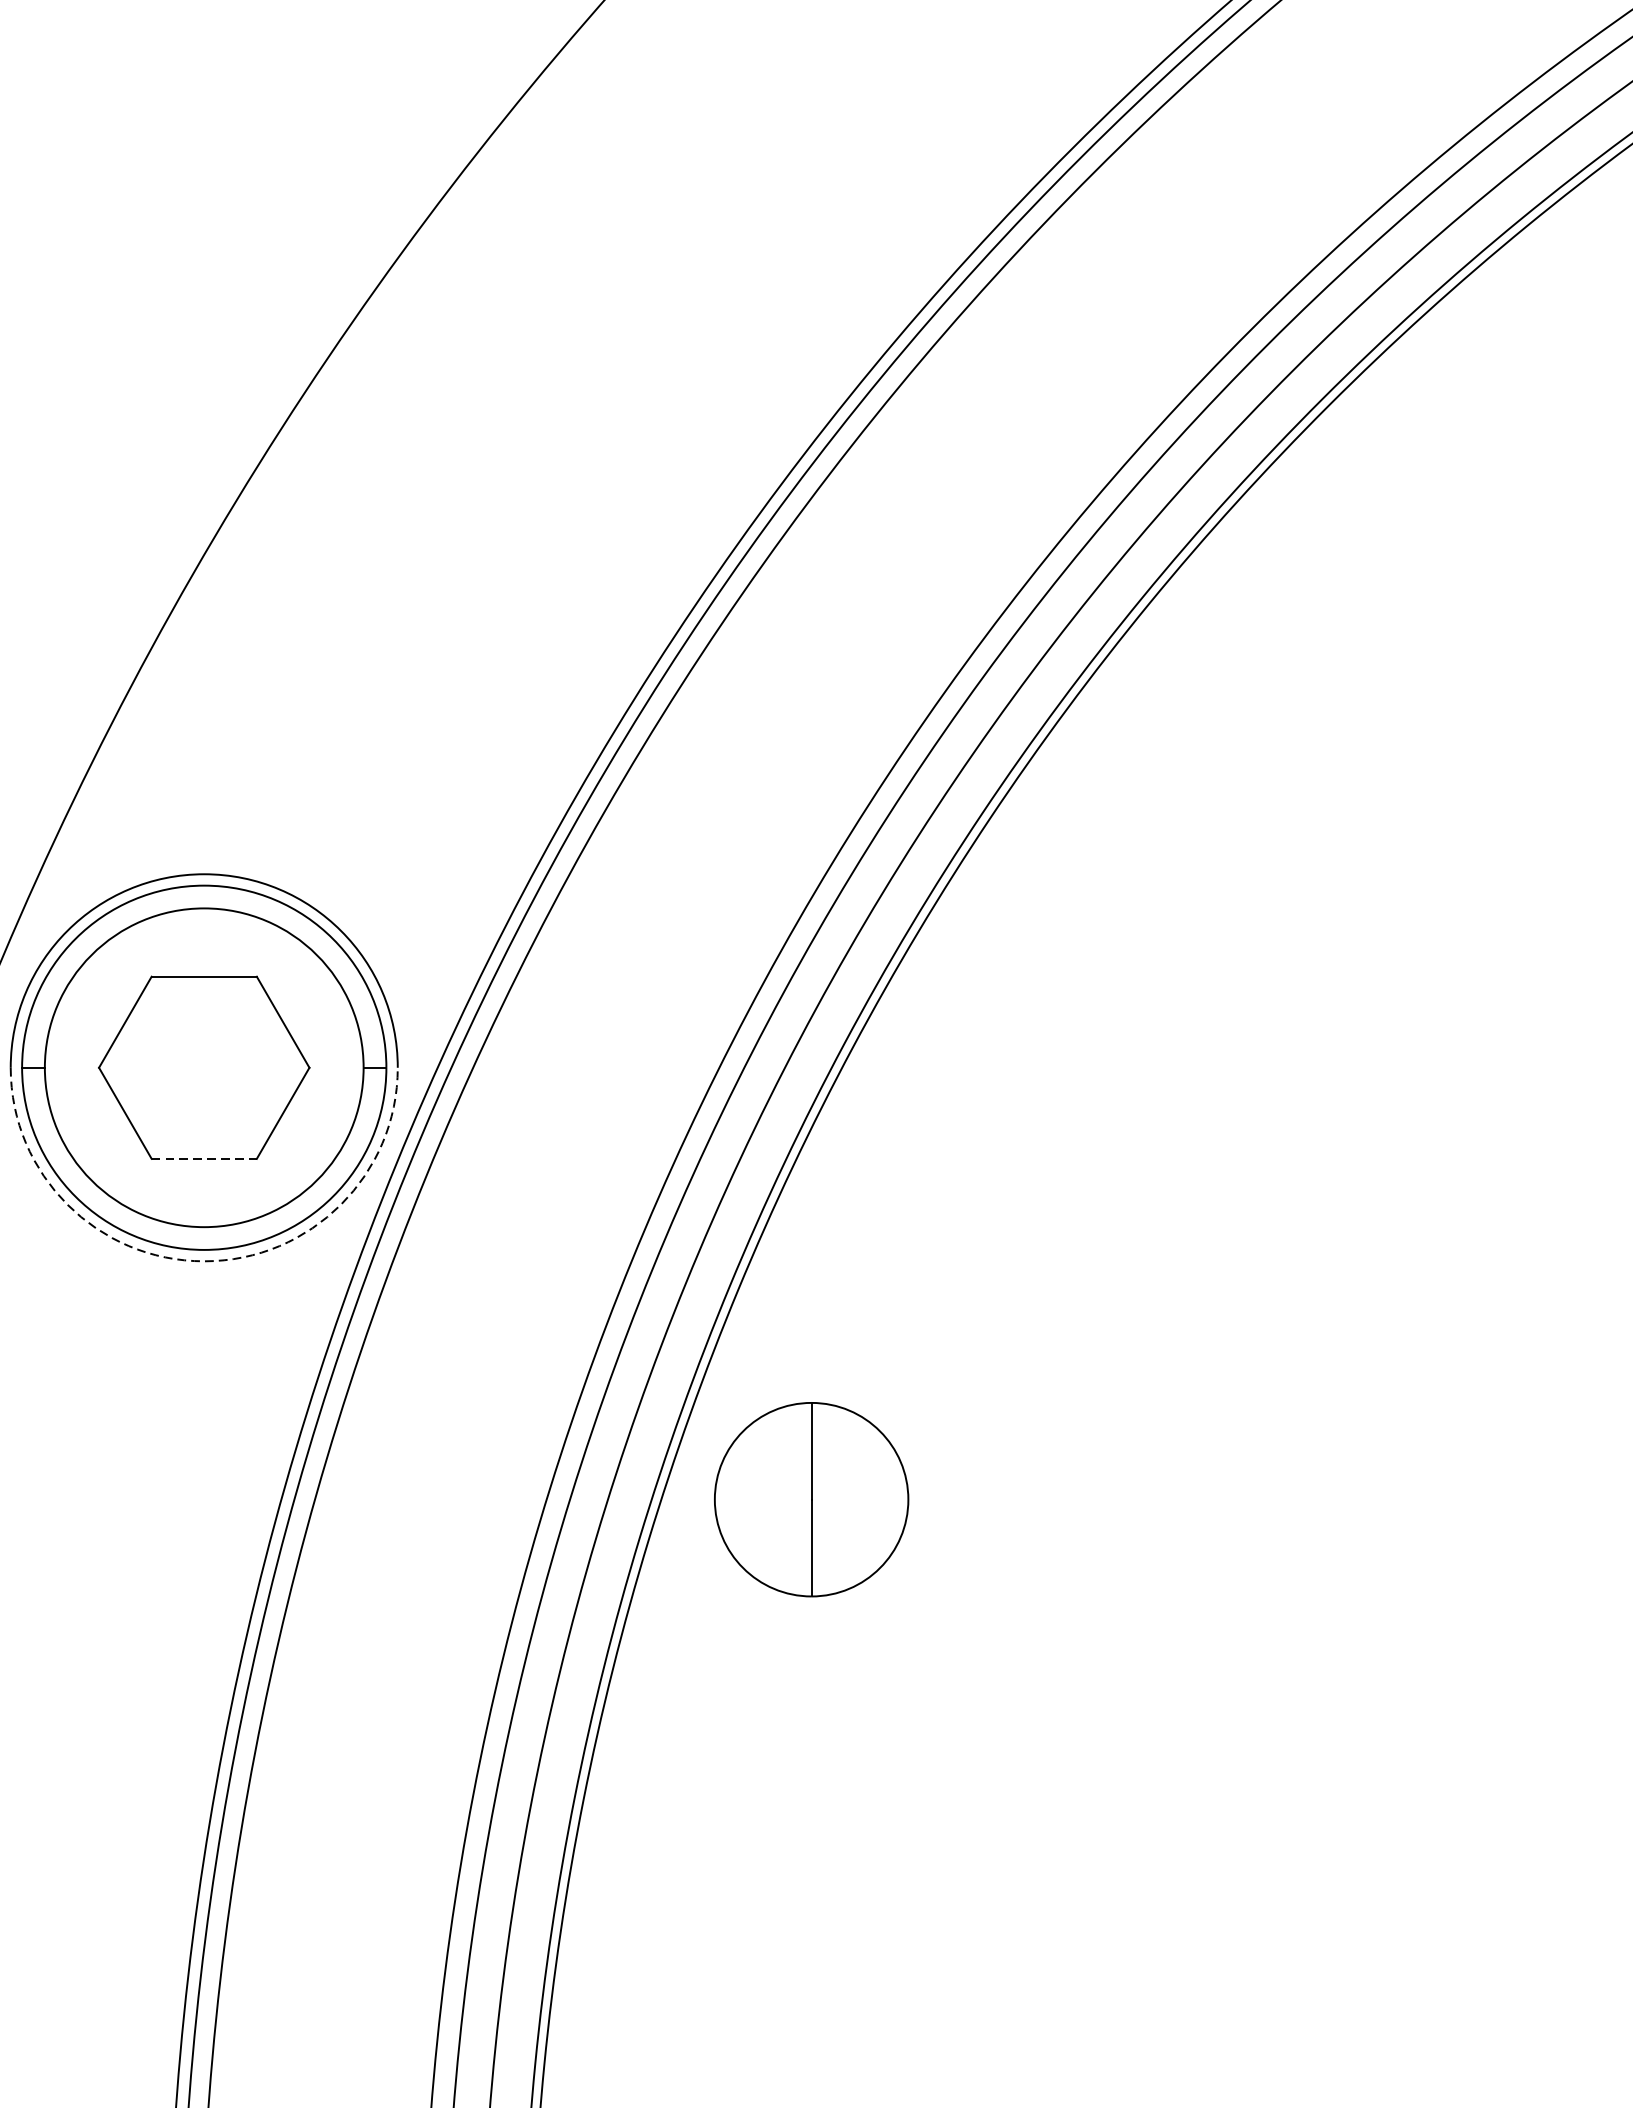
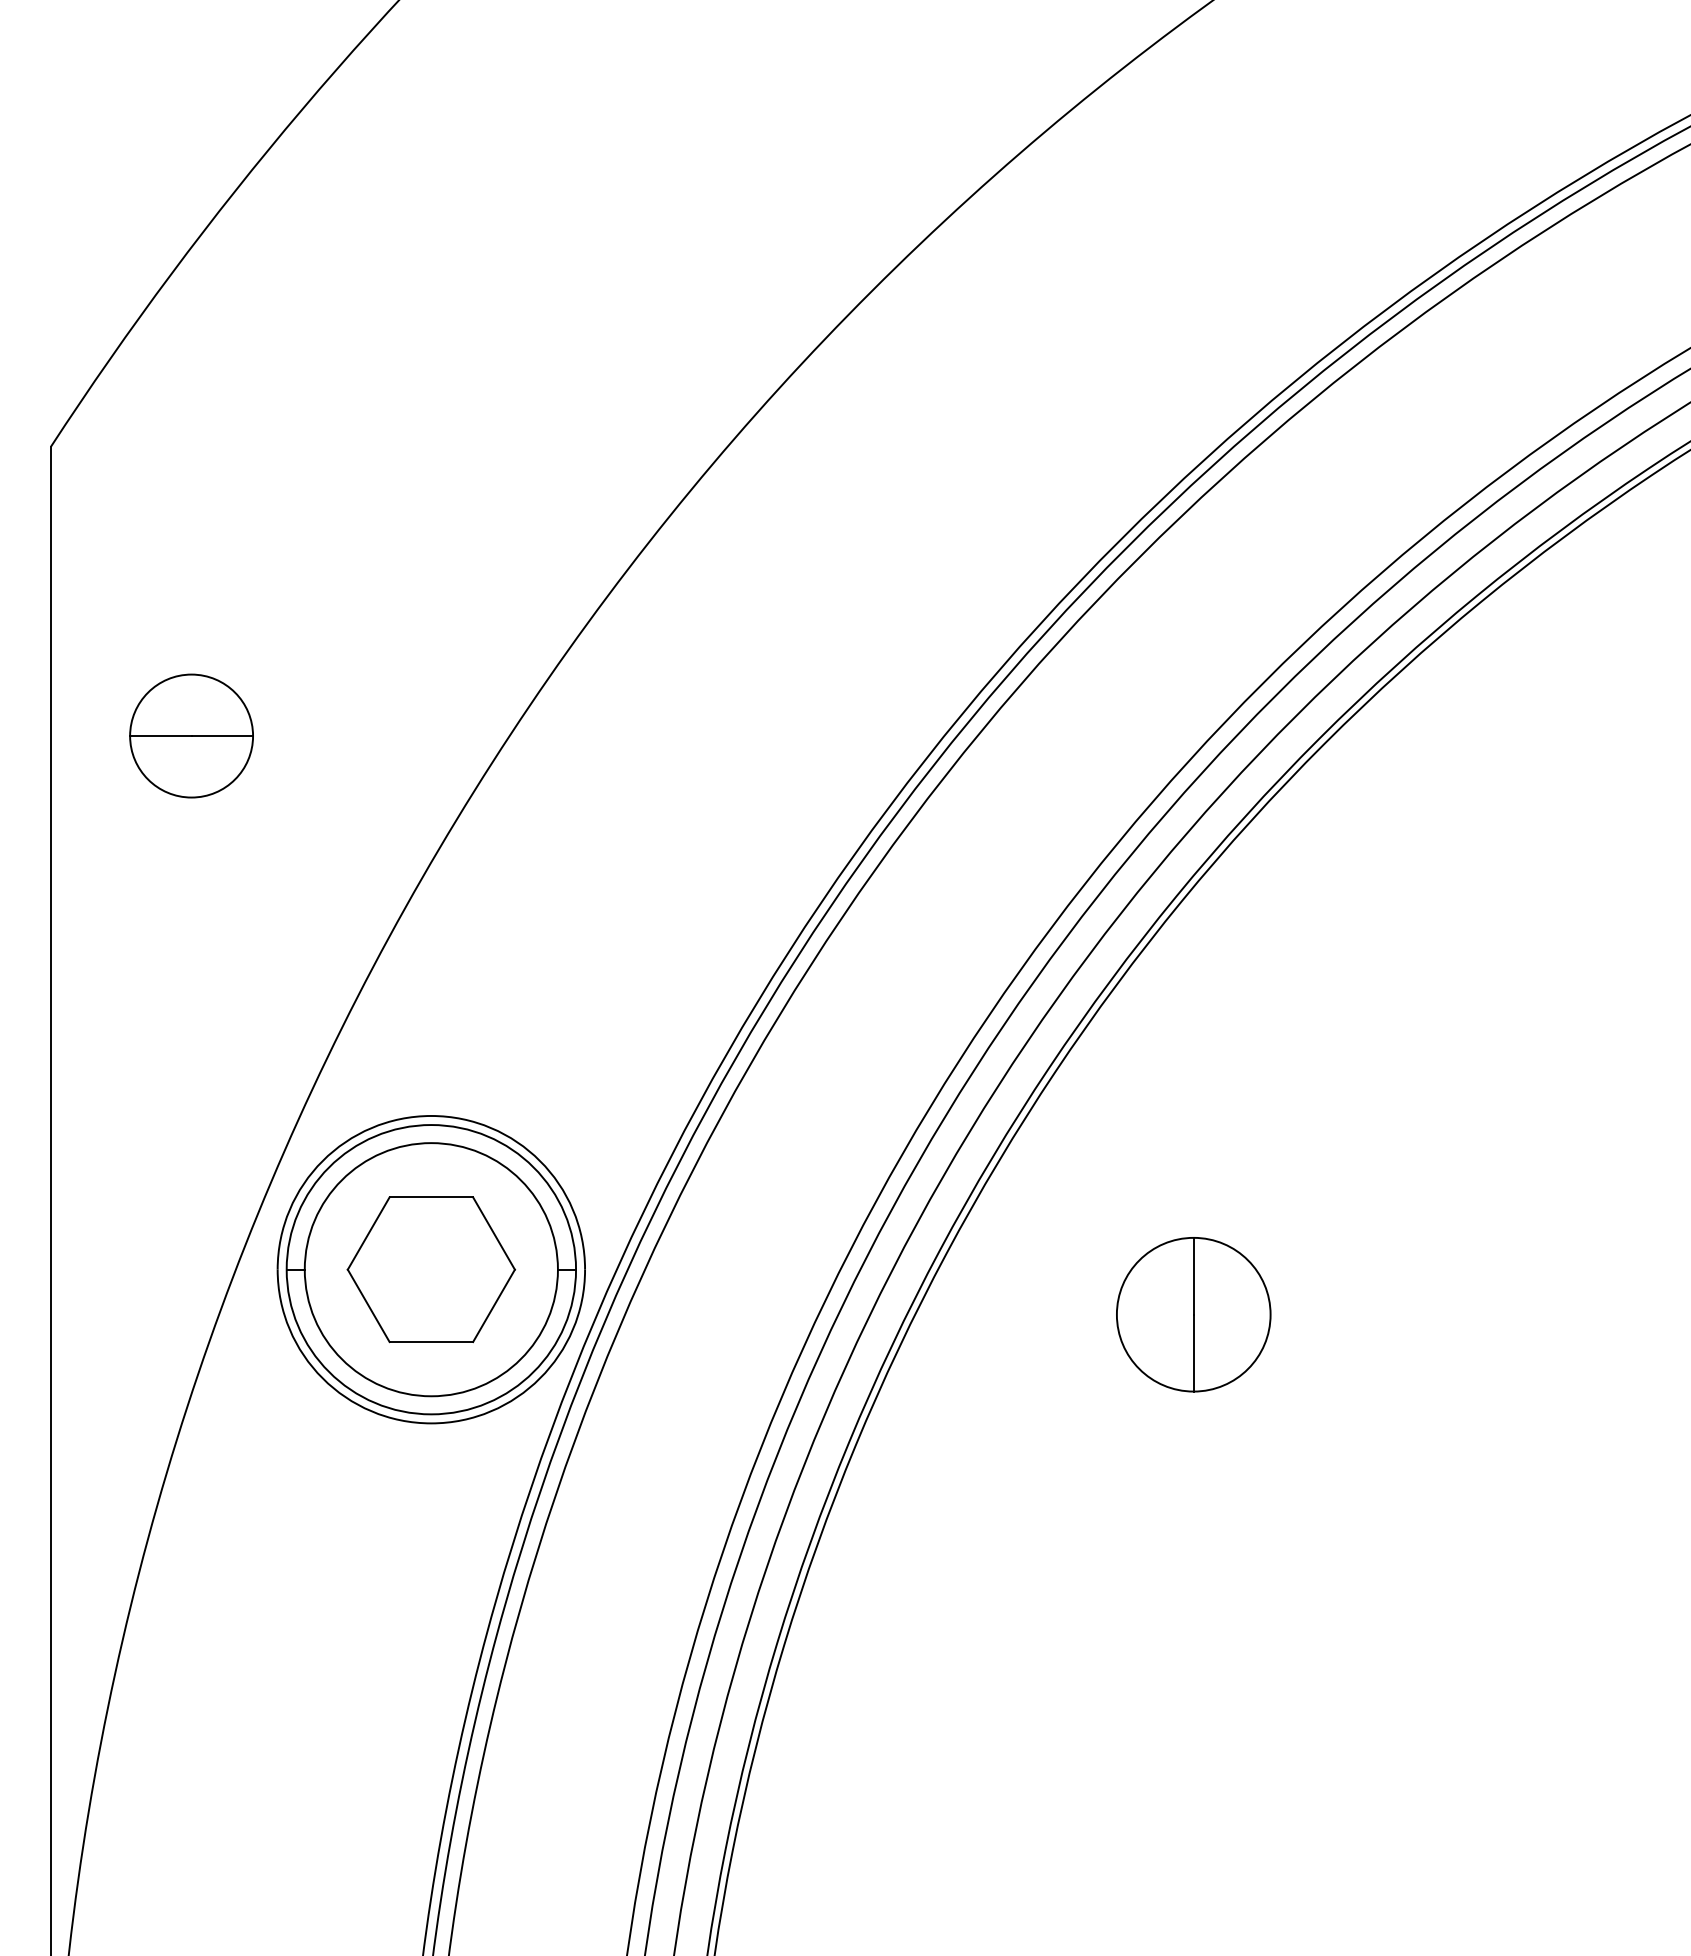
line: (204, 1159) -> (431, 1342), dashed -> solid
arc: (204, 1261) -> (431, 1423), dashed -> solid
part: (811, 1499) -> (1193, 1314), moved

